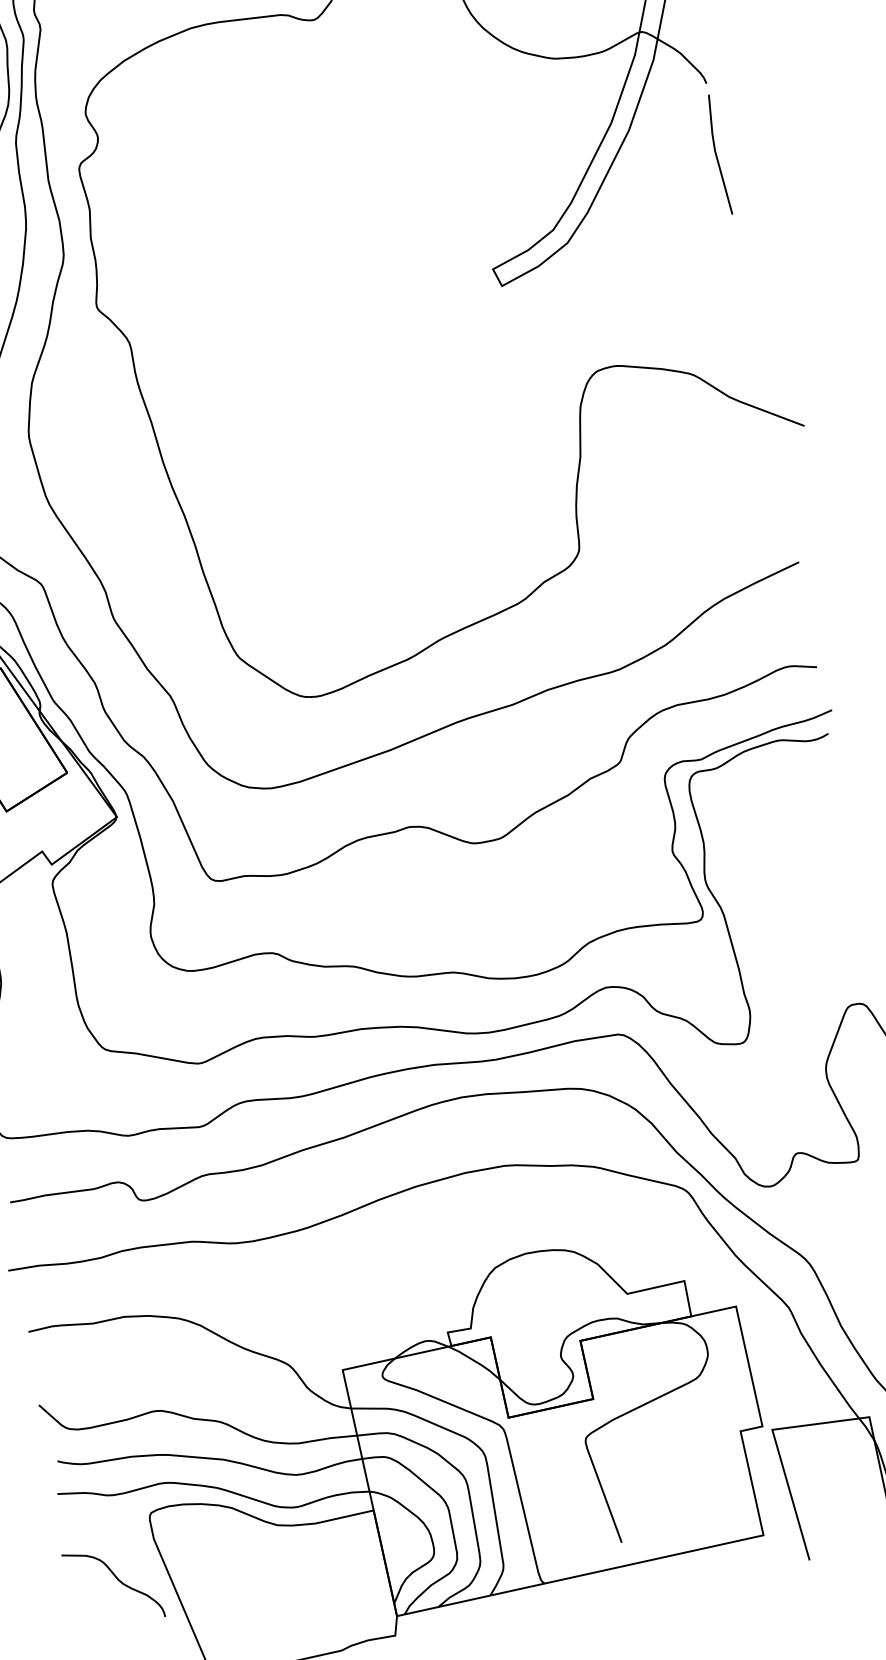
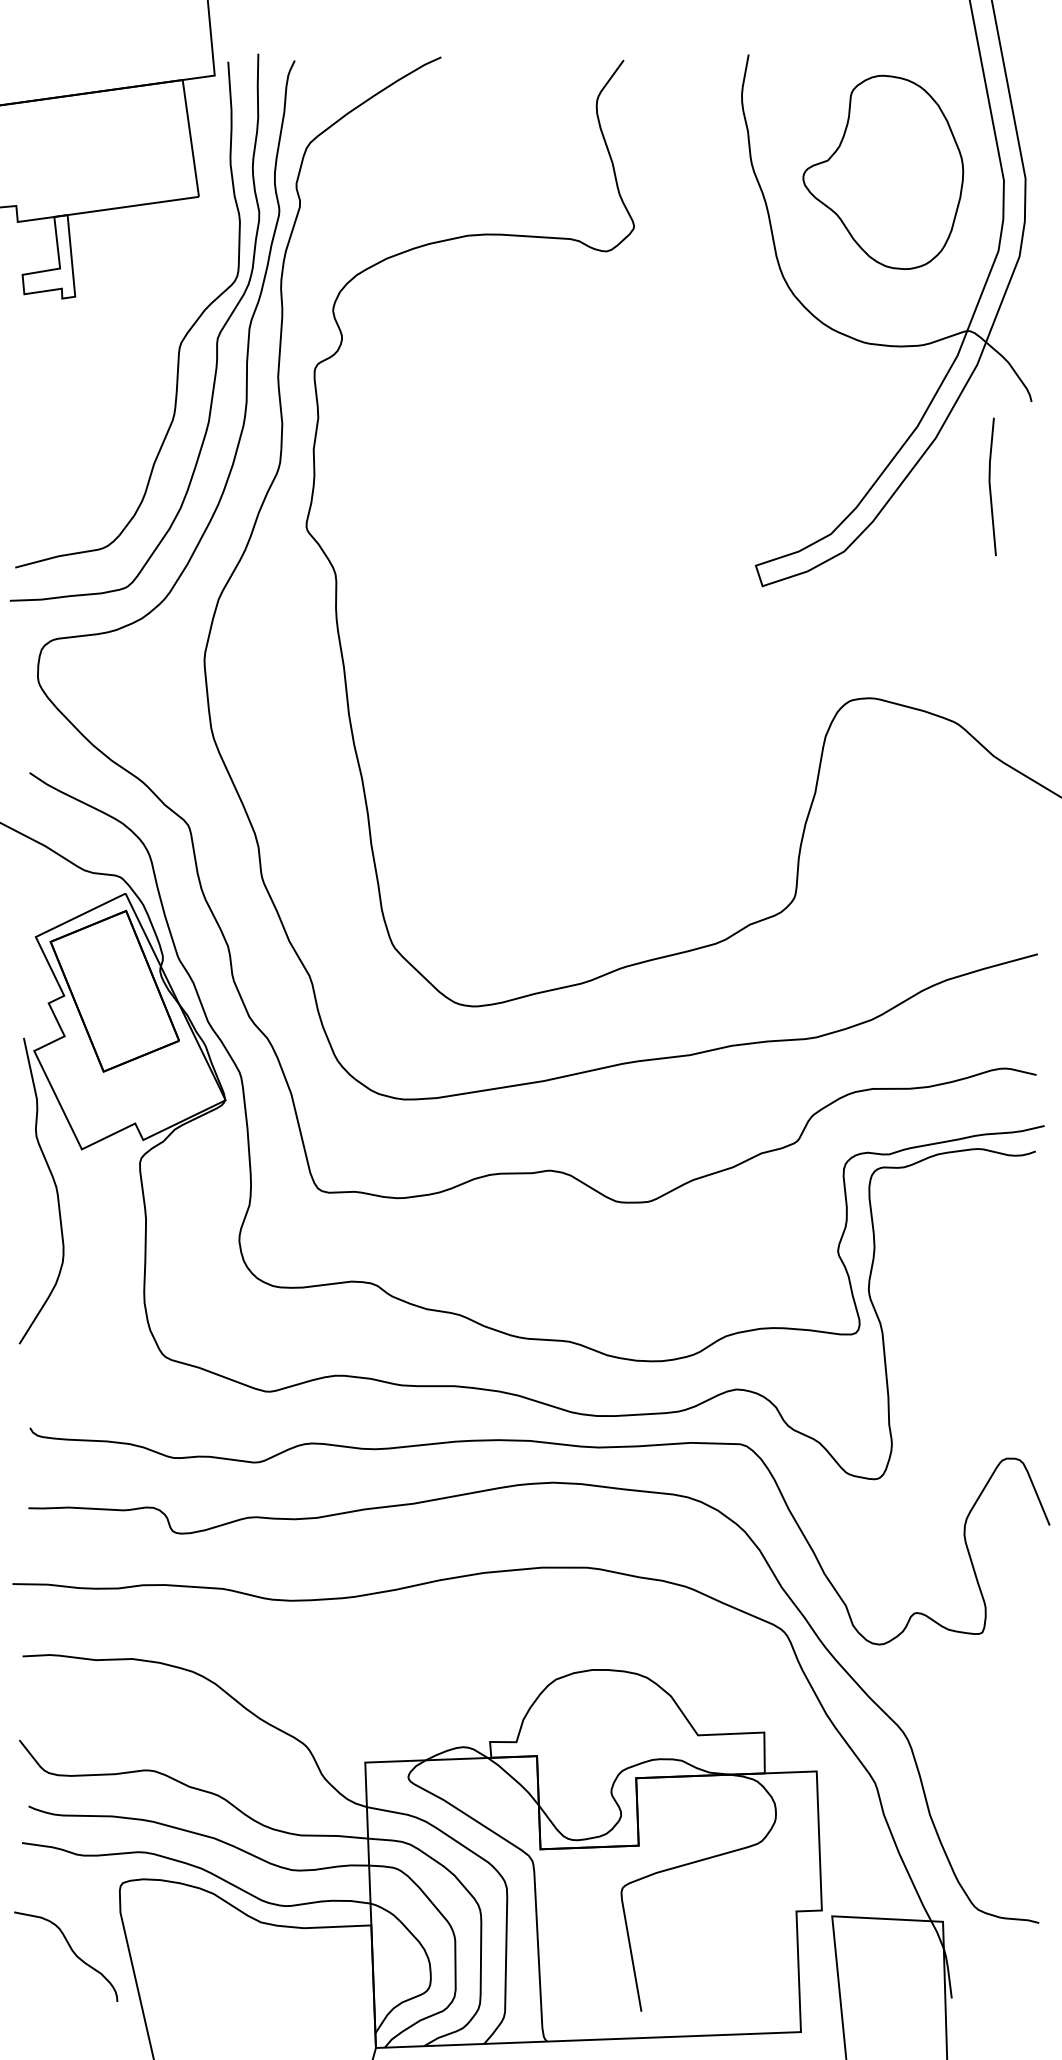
line: (716, 154) -> (990, 486), moved

